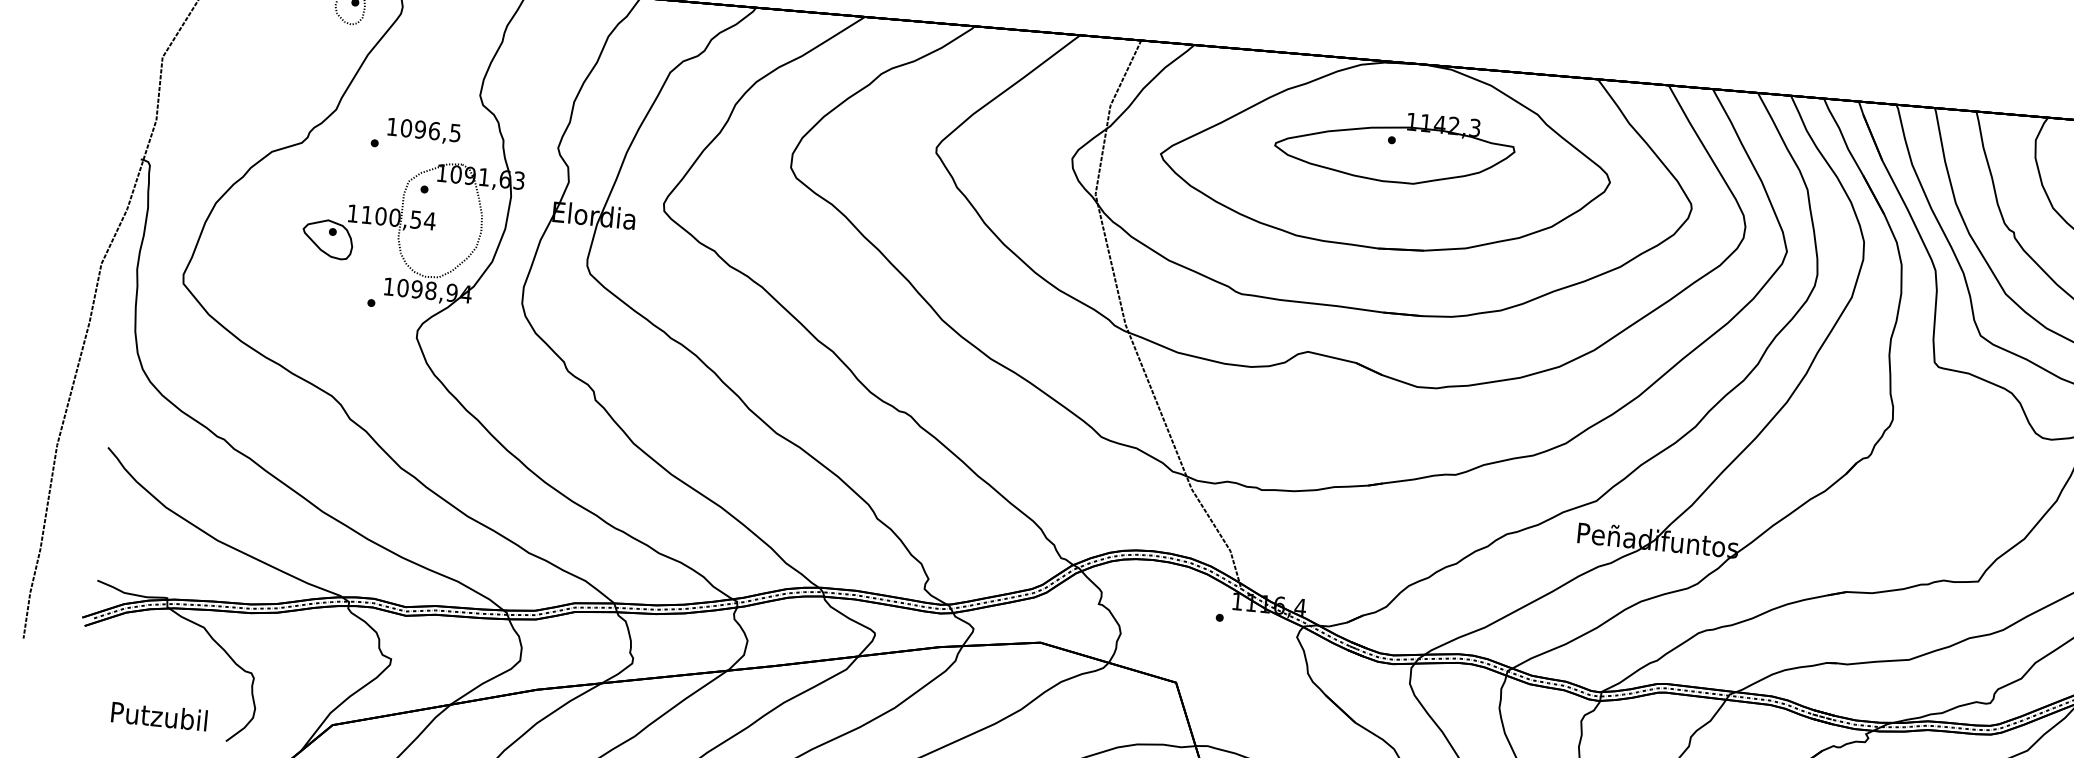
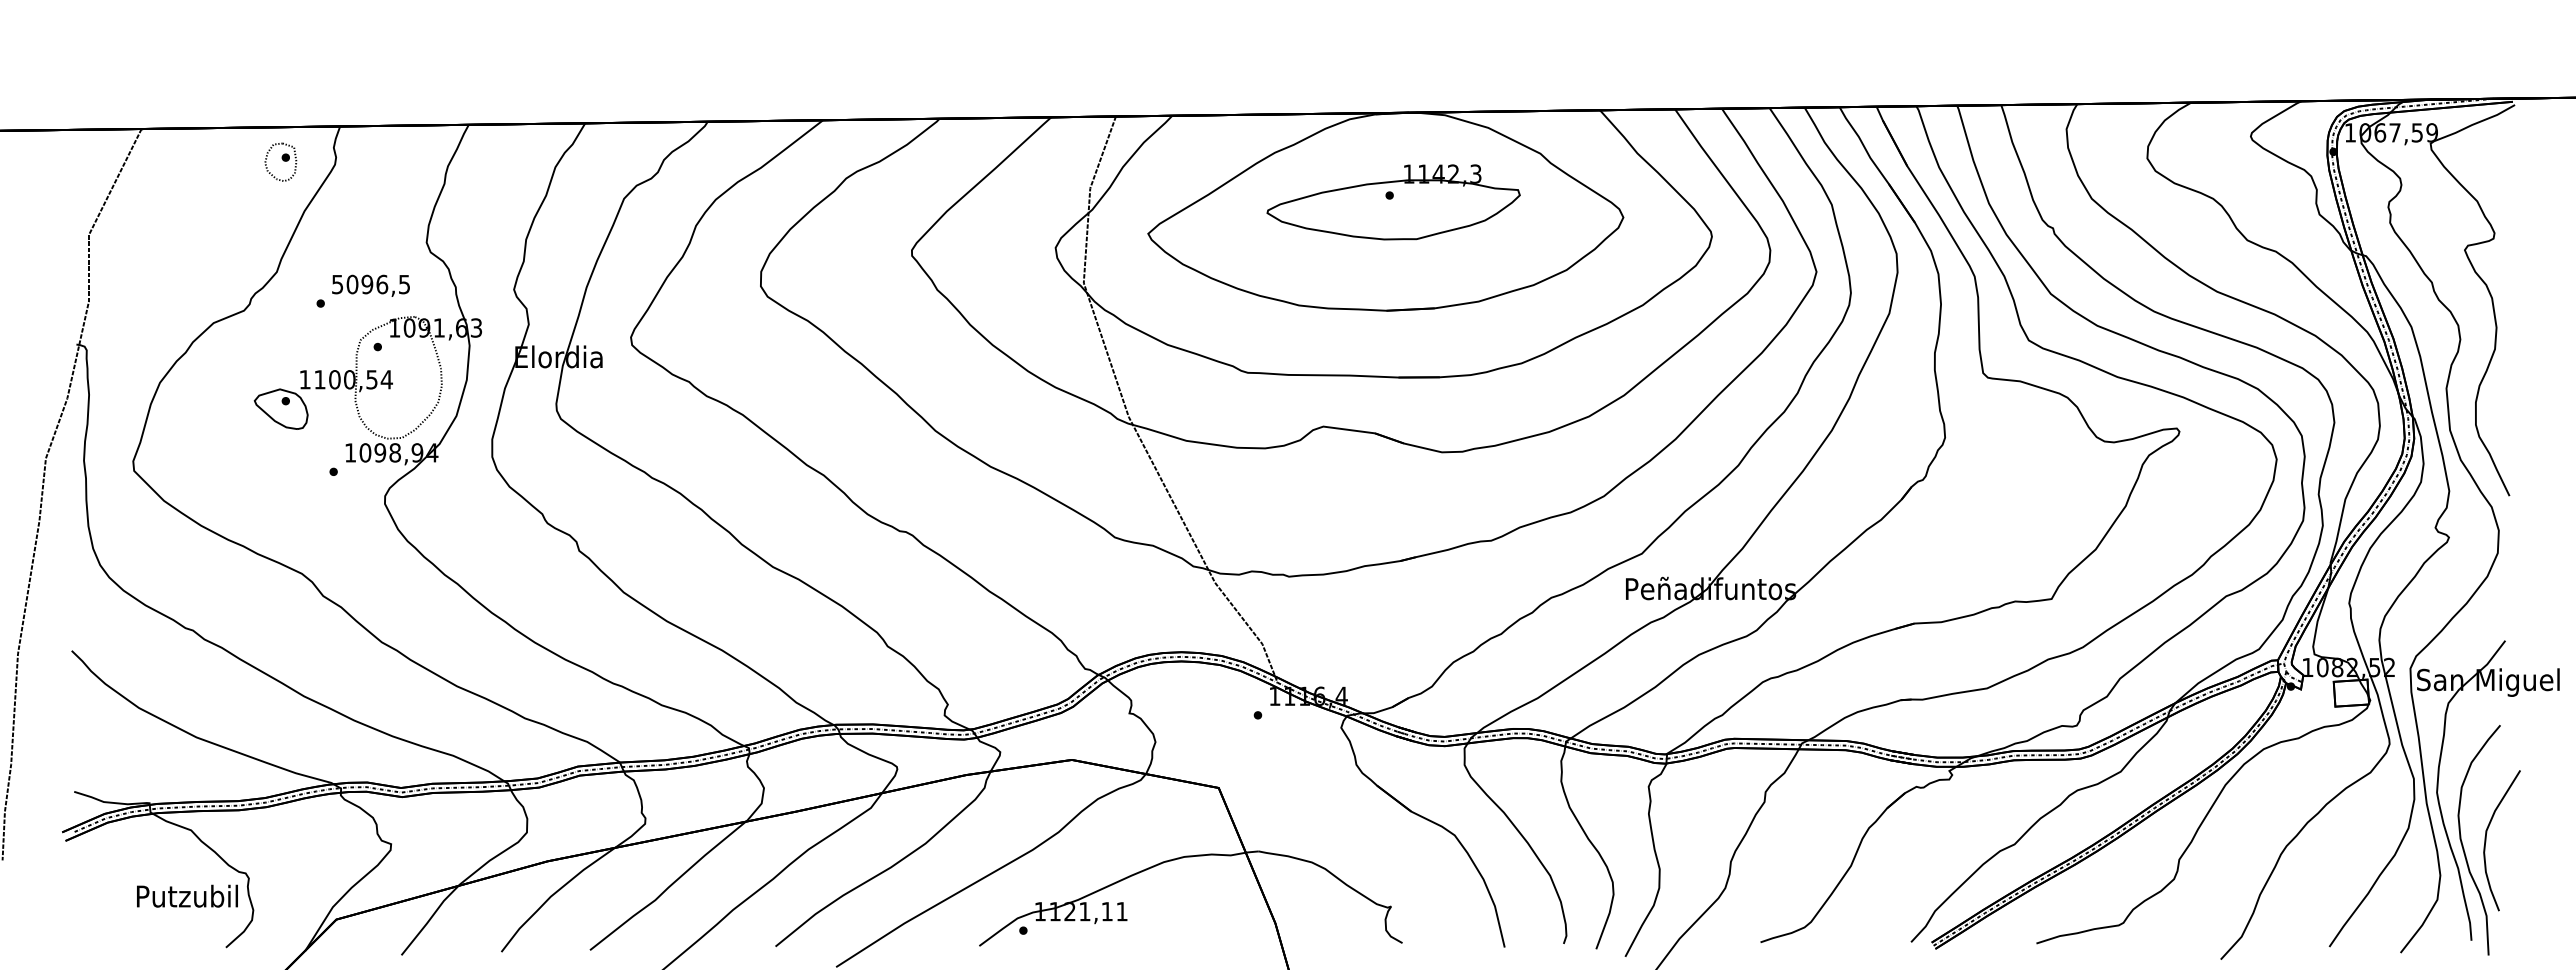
text: (392, 126) -> (337, 284), 1096,5 -> 5096,5
text: (159, 715) -> (187, 895), moved

